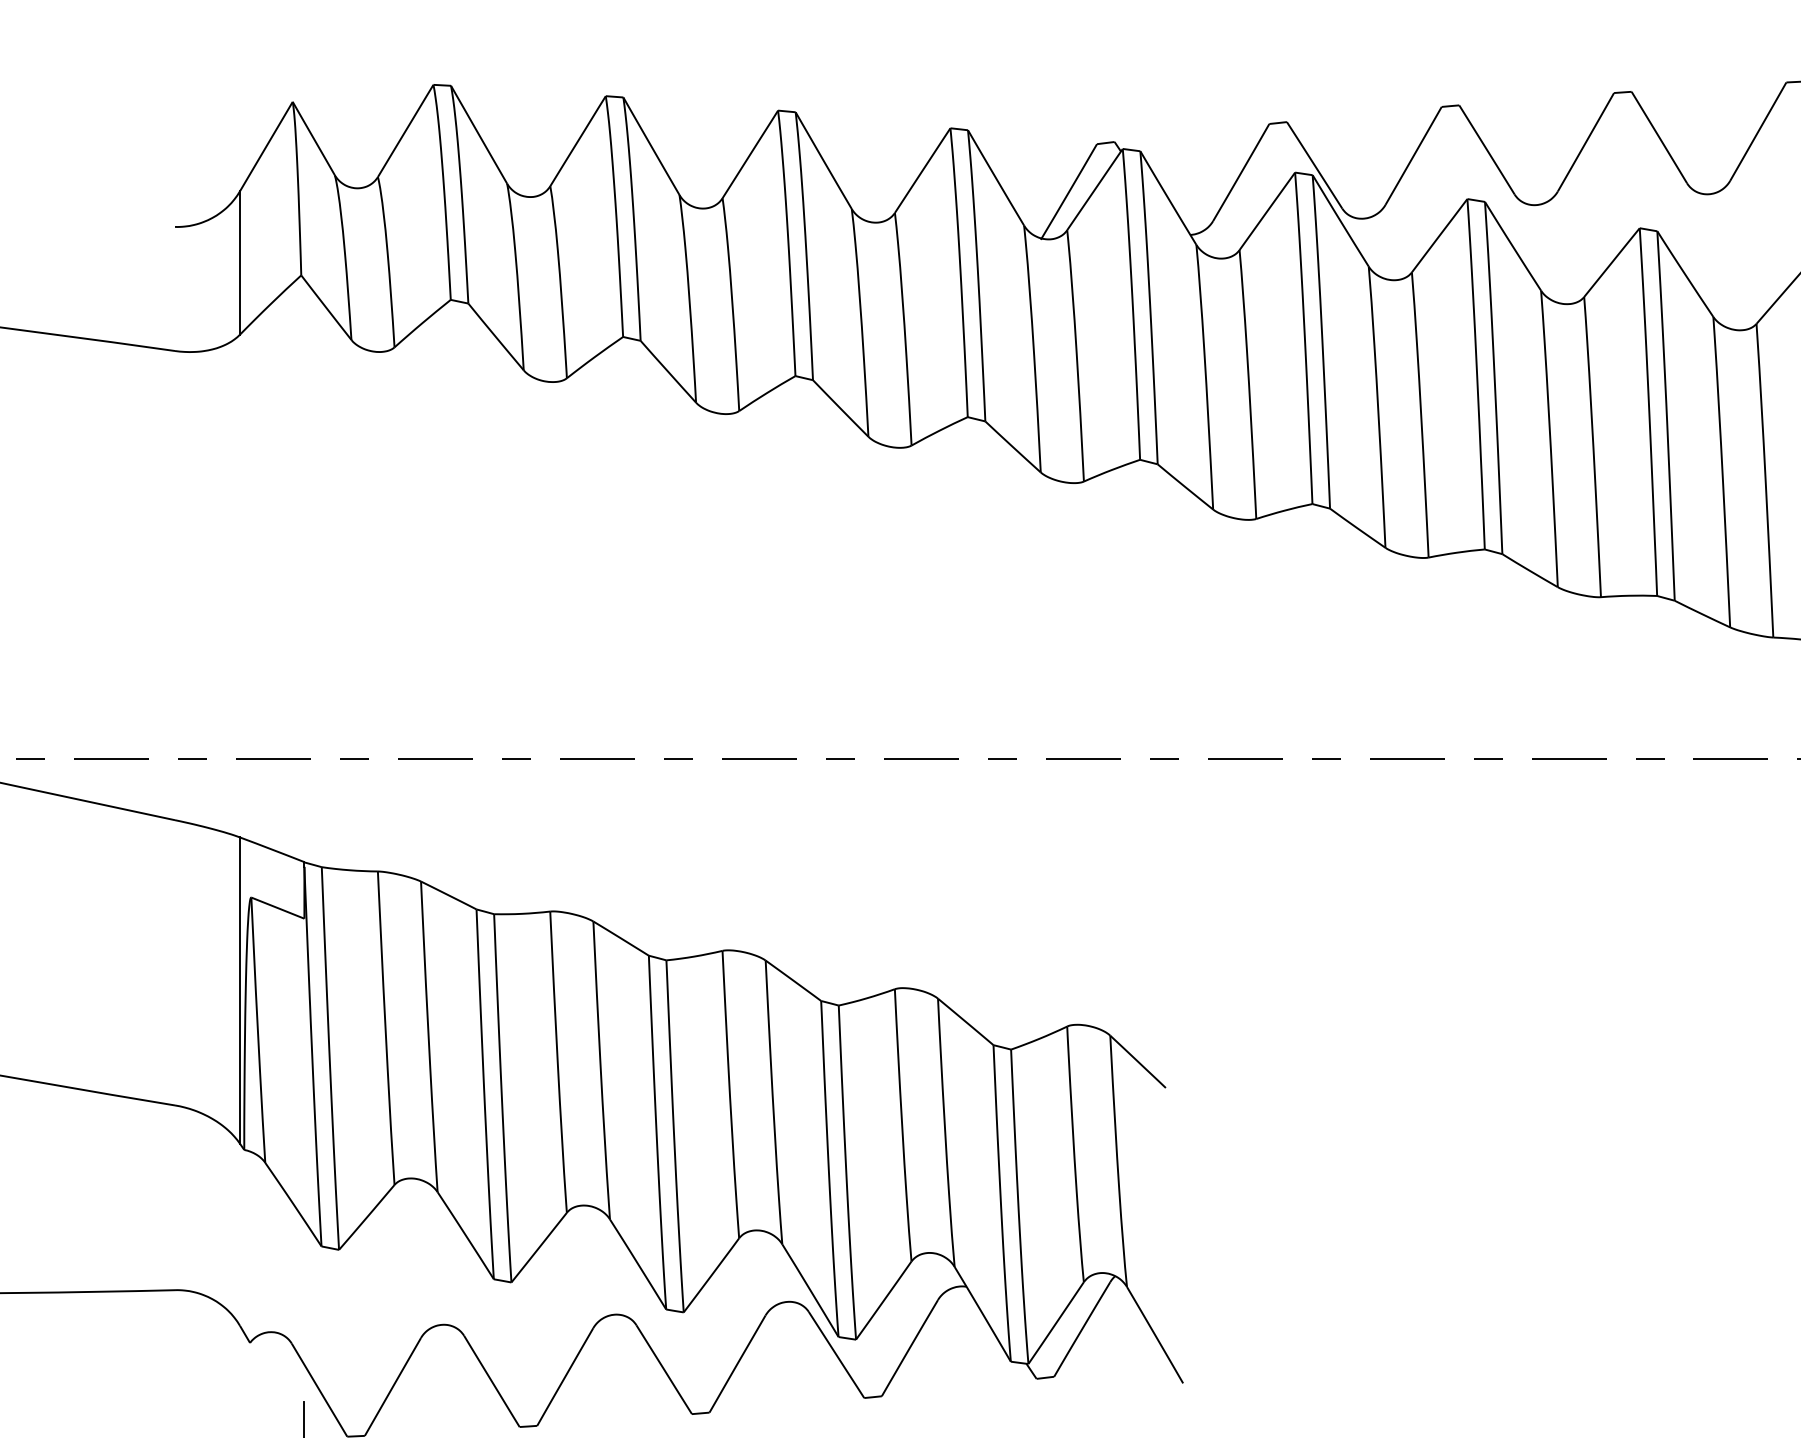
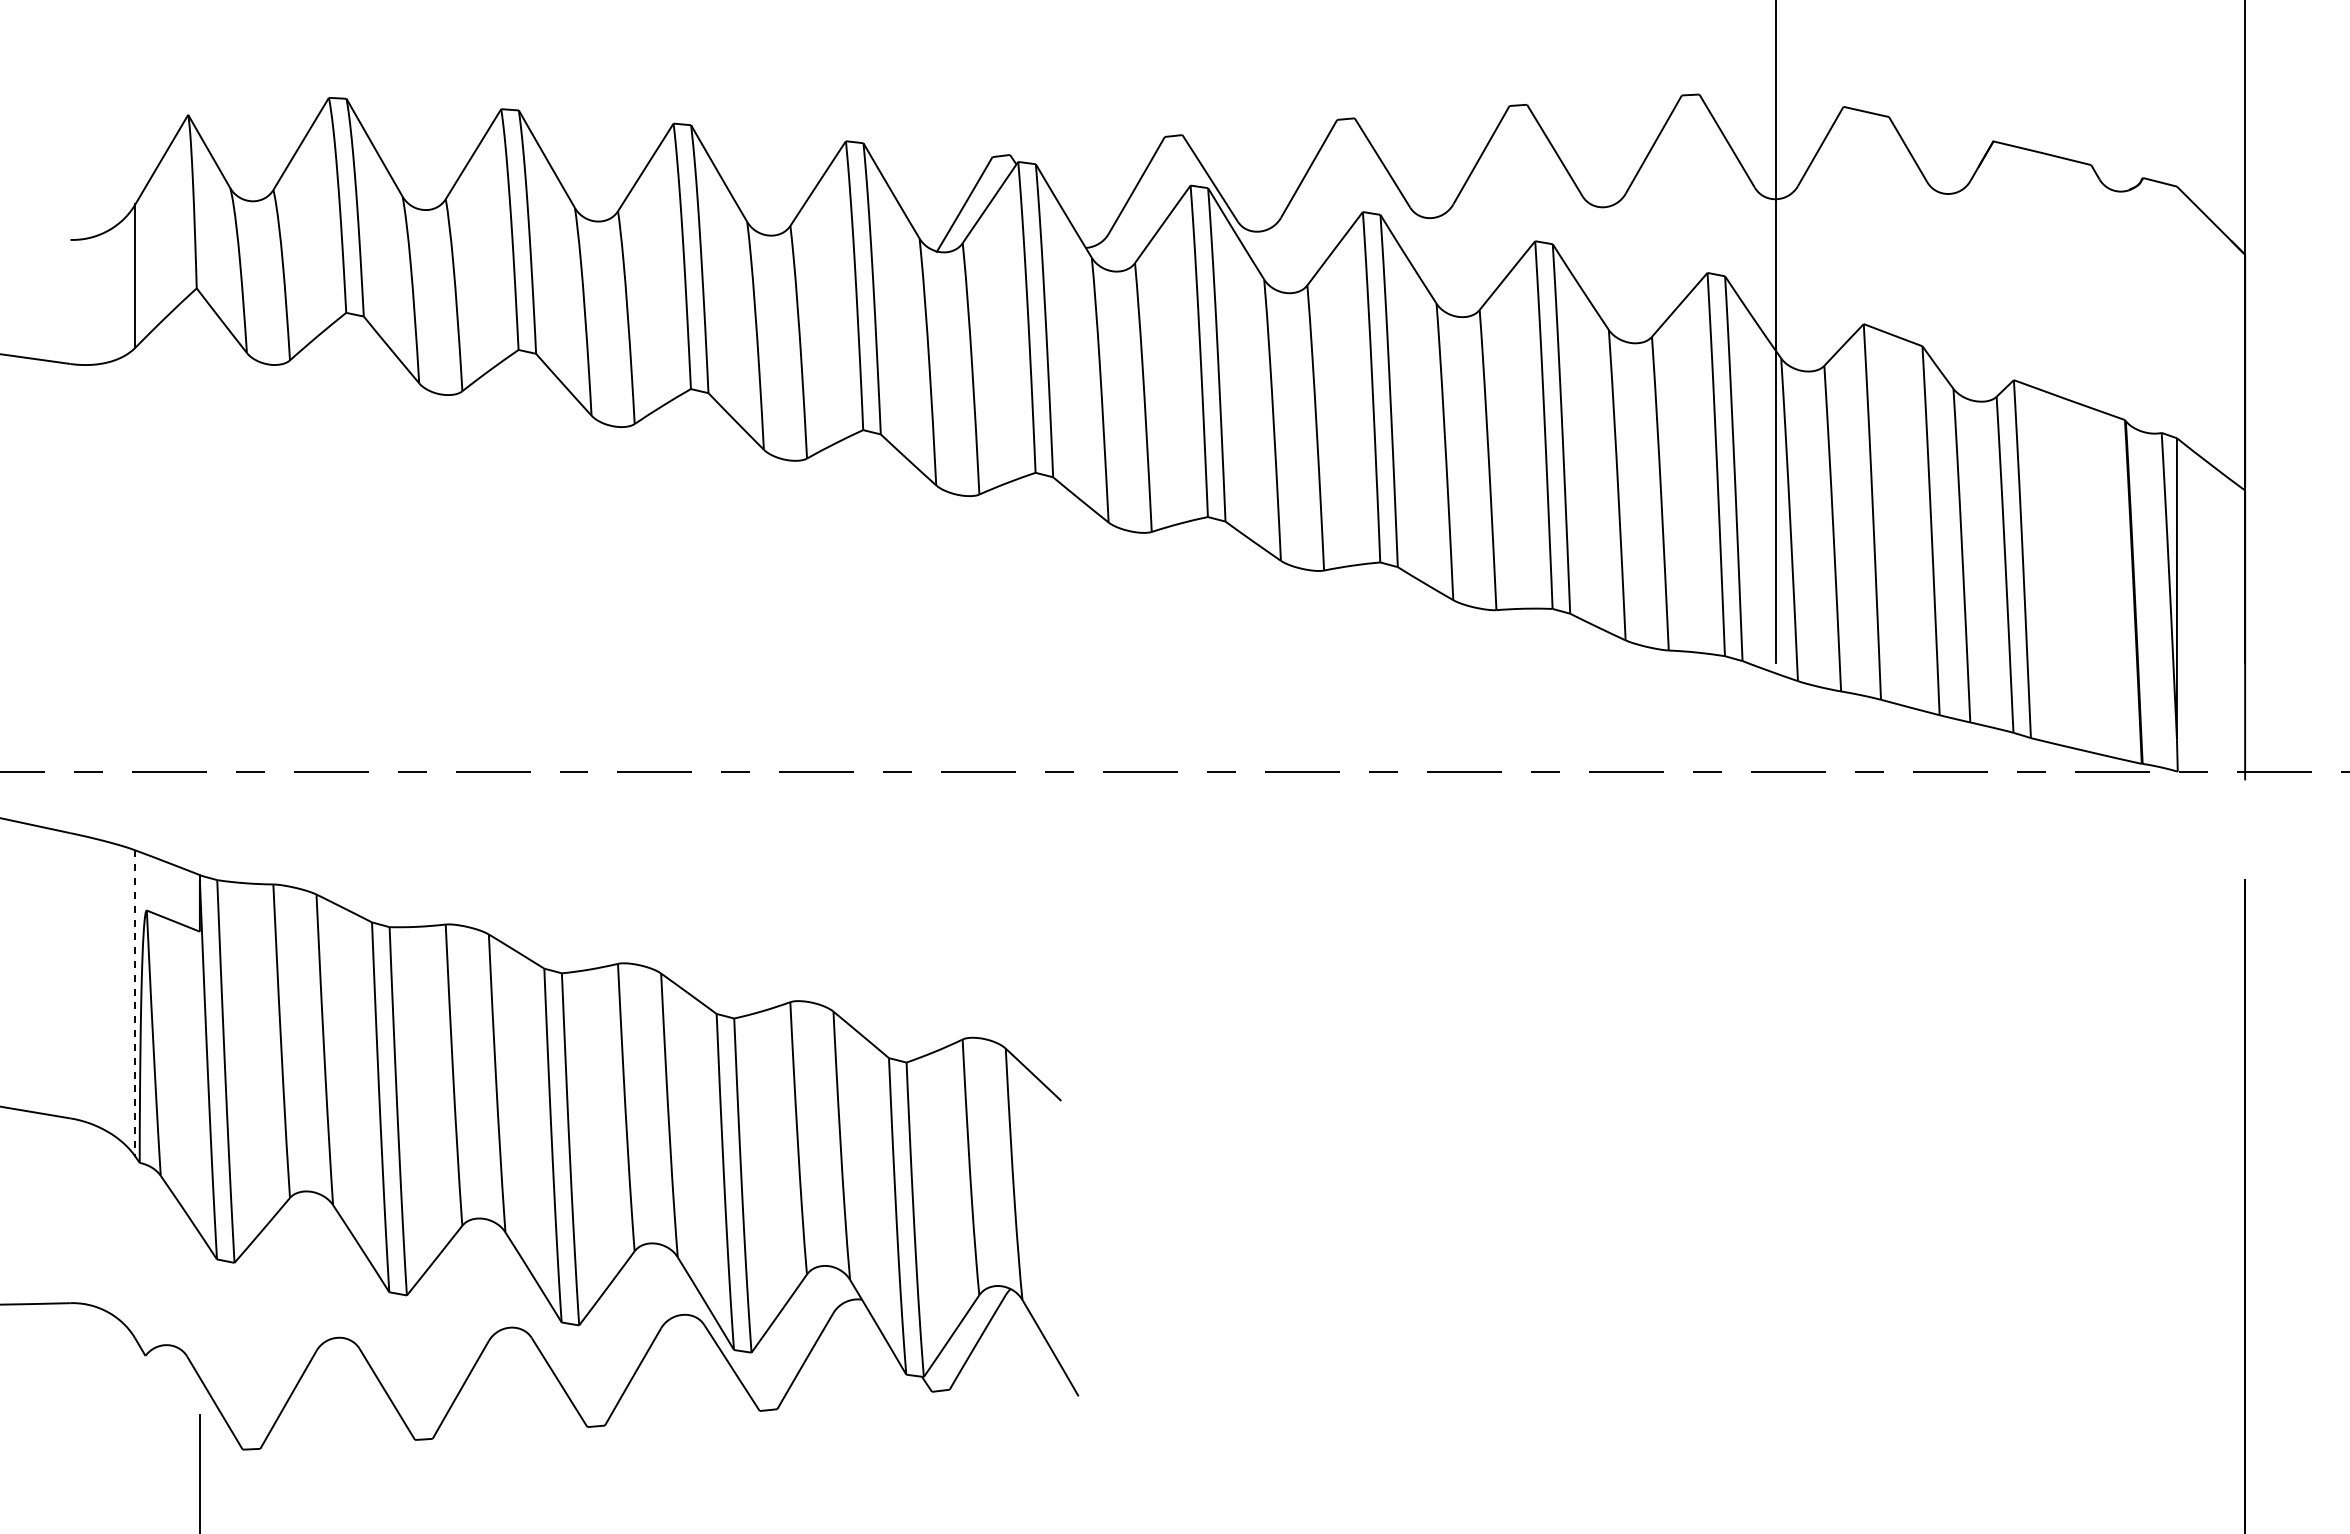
line: (240, 991) -> (135, 1004), solid -> dashed

